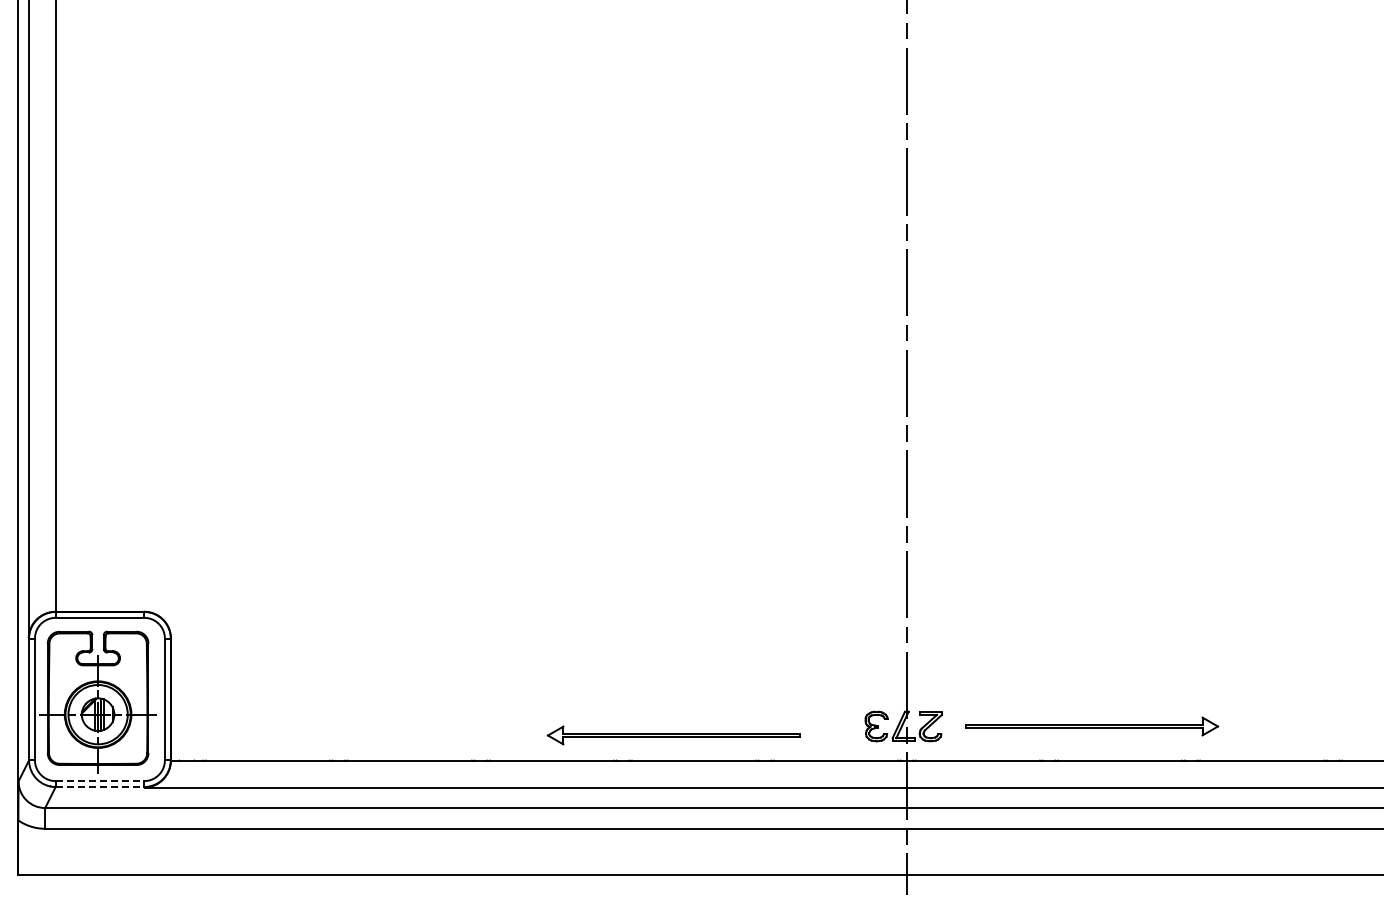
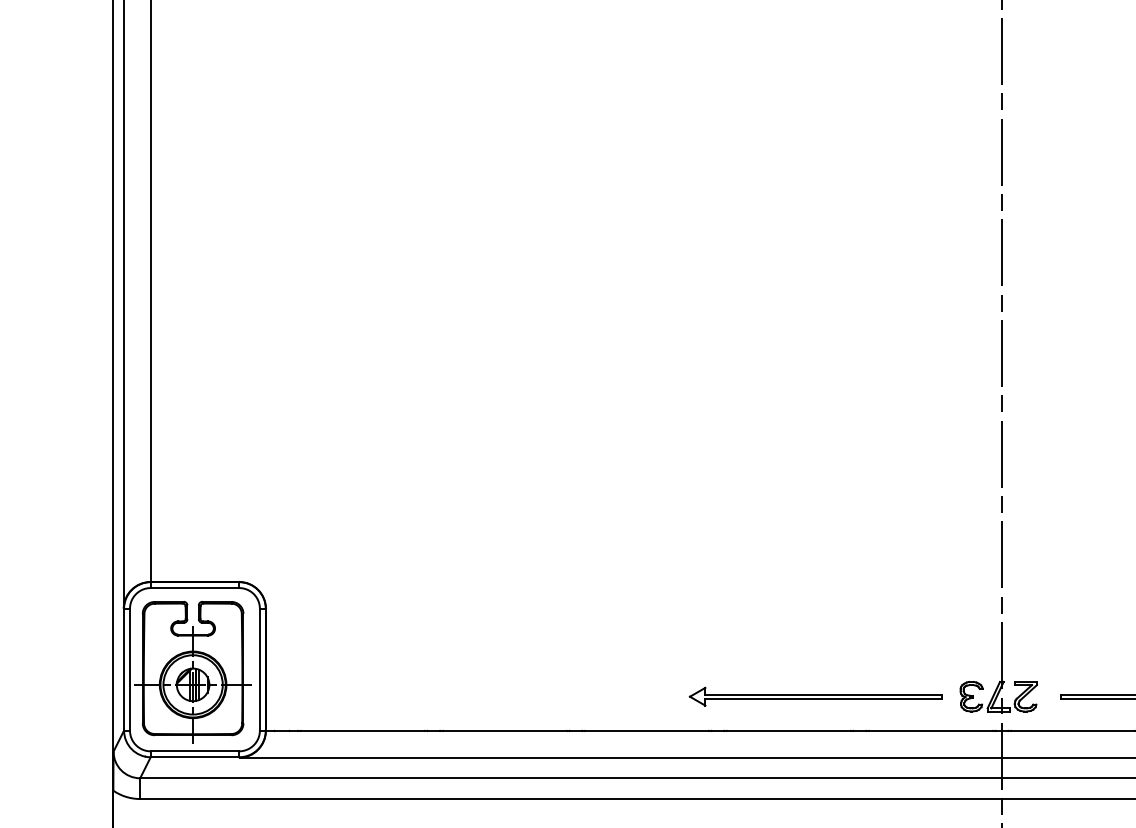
part: (673, 735) -> (815, 696), moved
line: (100, 781) -> (195, 751), dashed -> solid
line: (100, 787) -> (195, 757), dashed -> solid

